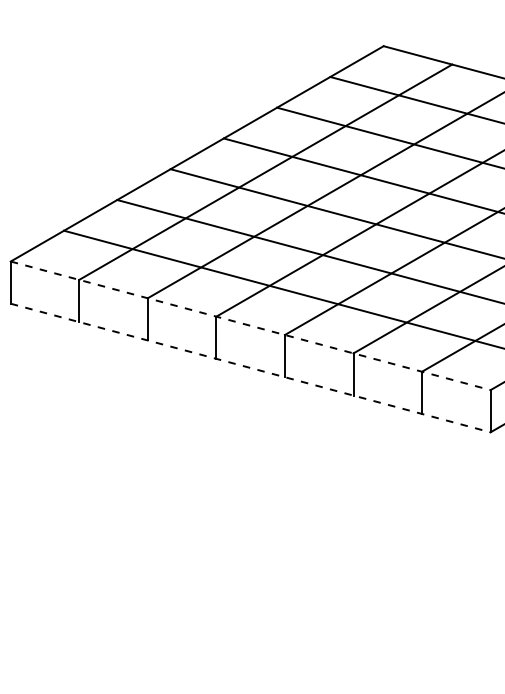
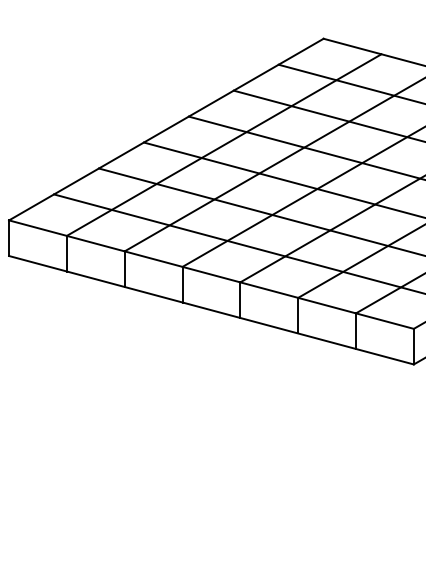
line: (251, 325) -> (212, 274), dashed -> solid
line: (251, 368) -> (212, 310), dashed -> solid

